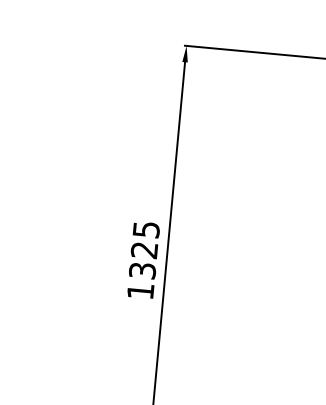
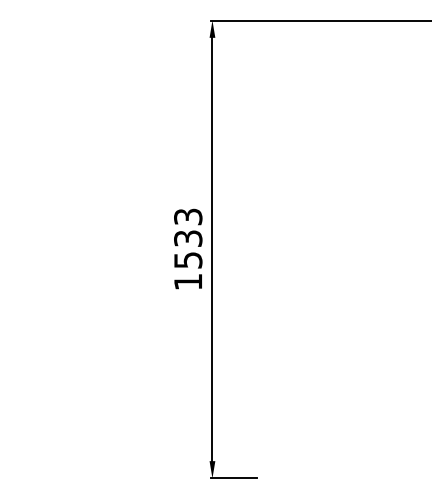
text: (144, 249) -> (188, 237), 1325 -> 1533

